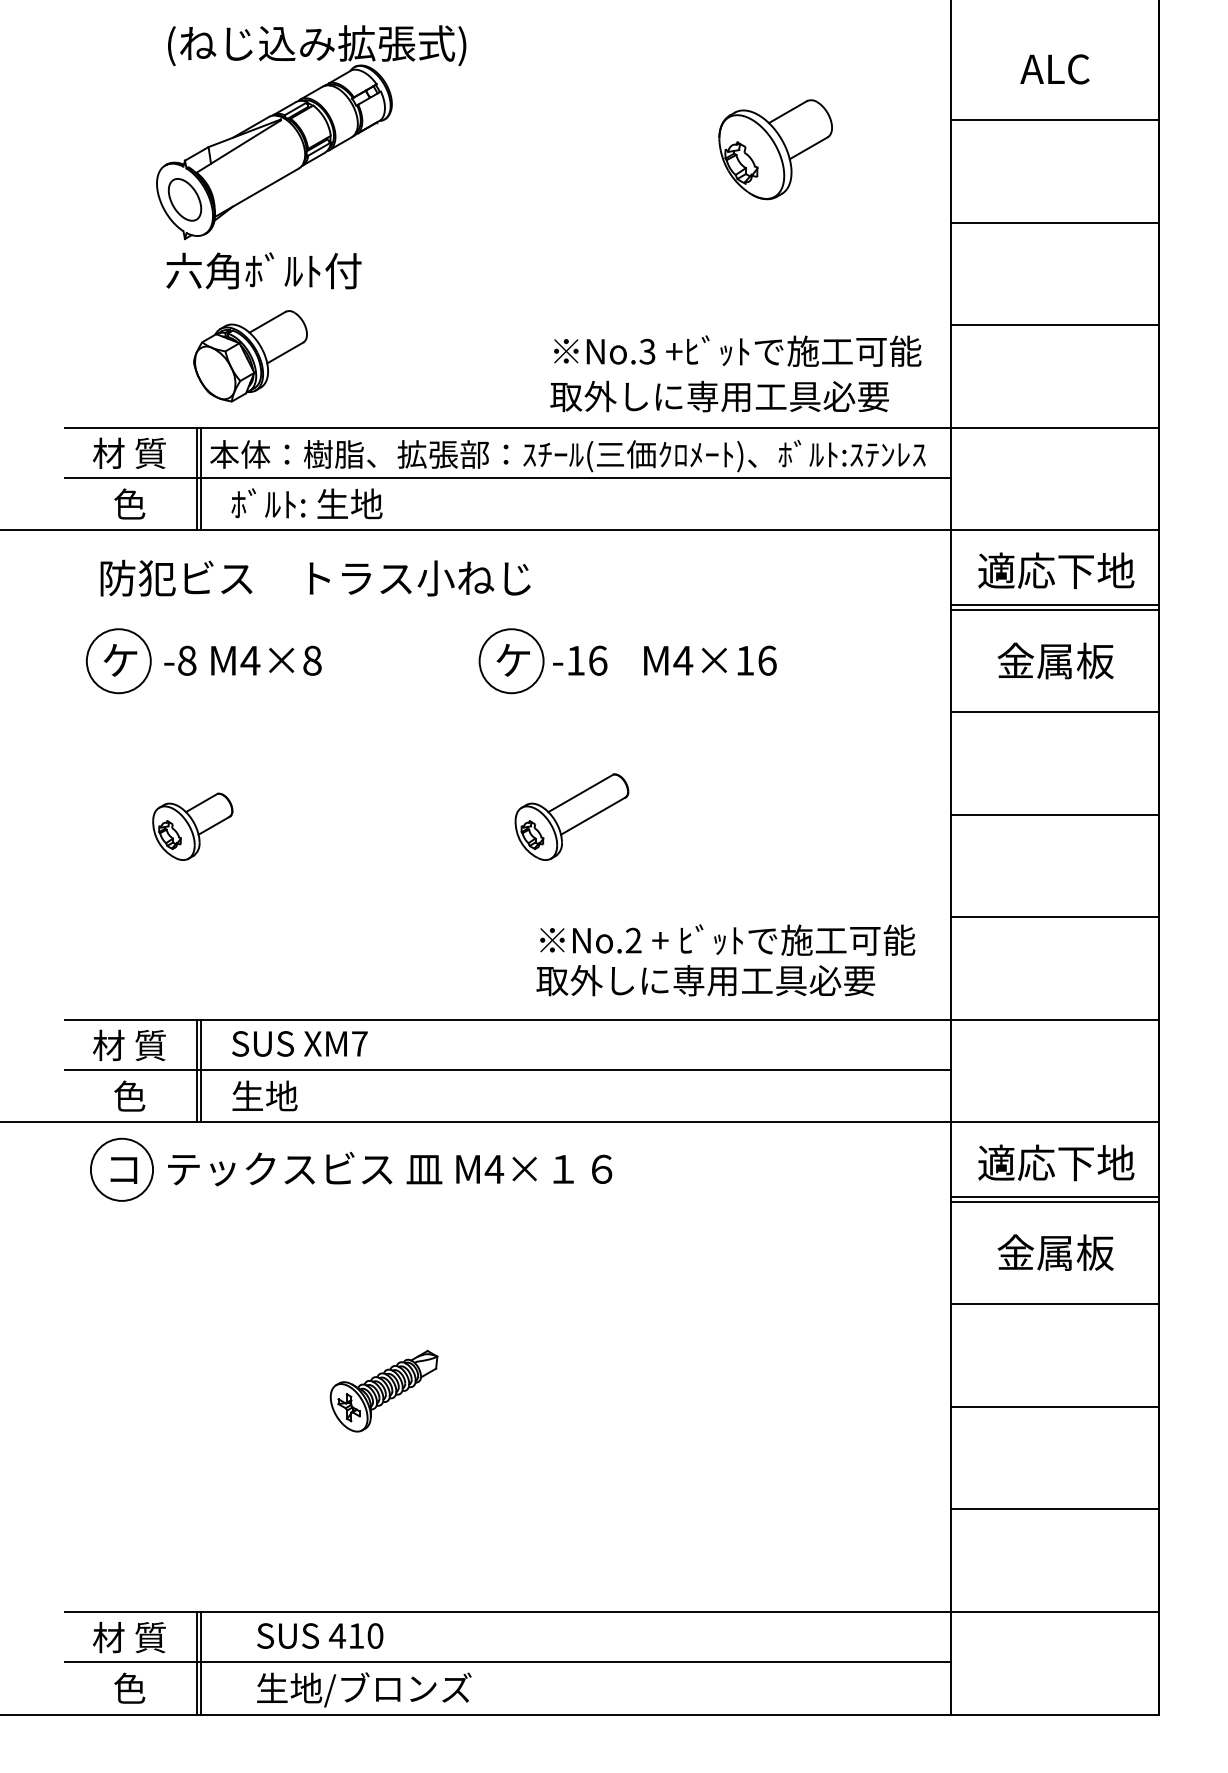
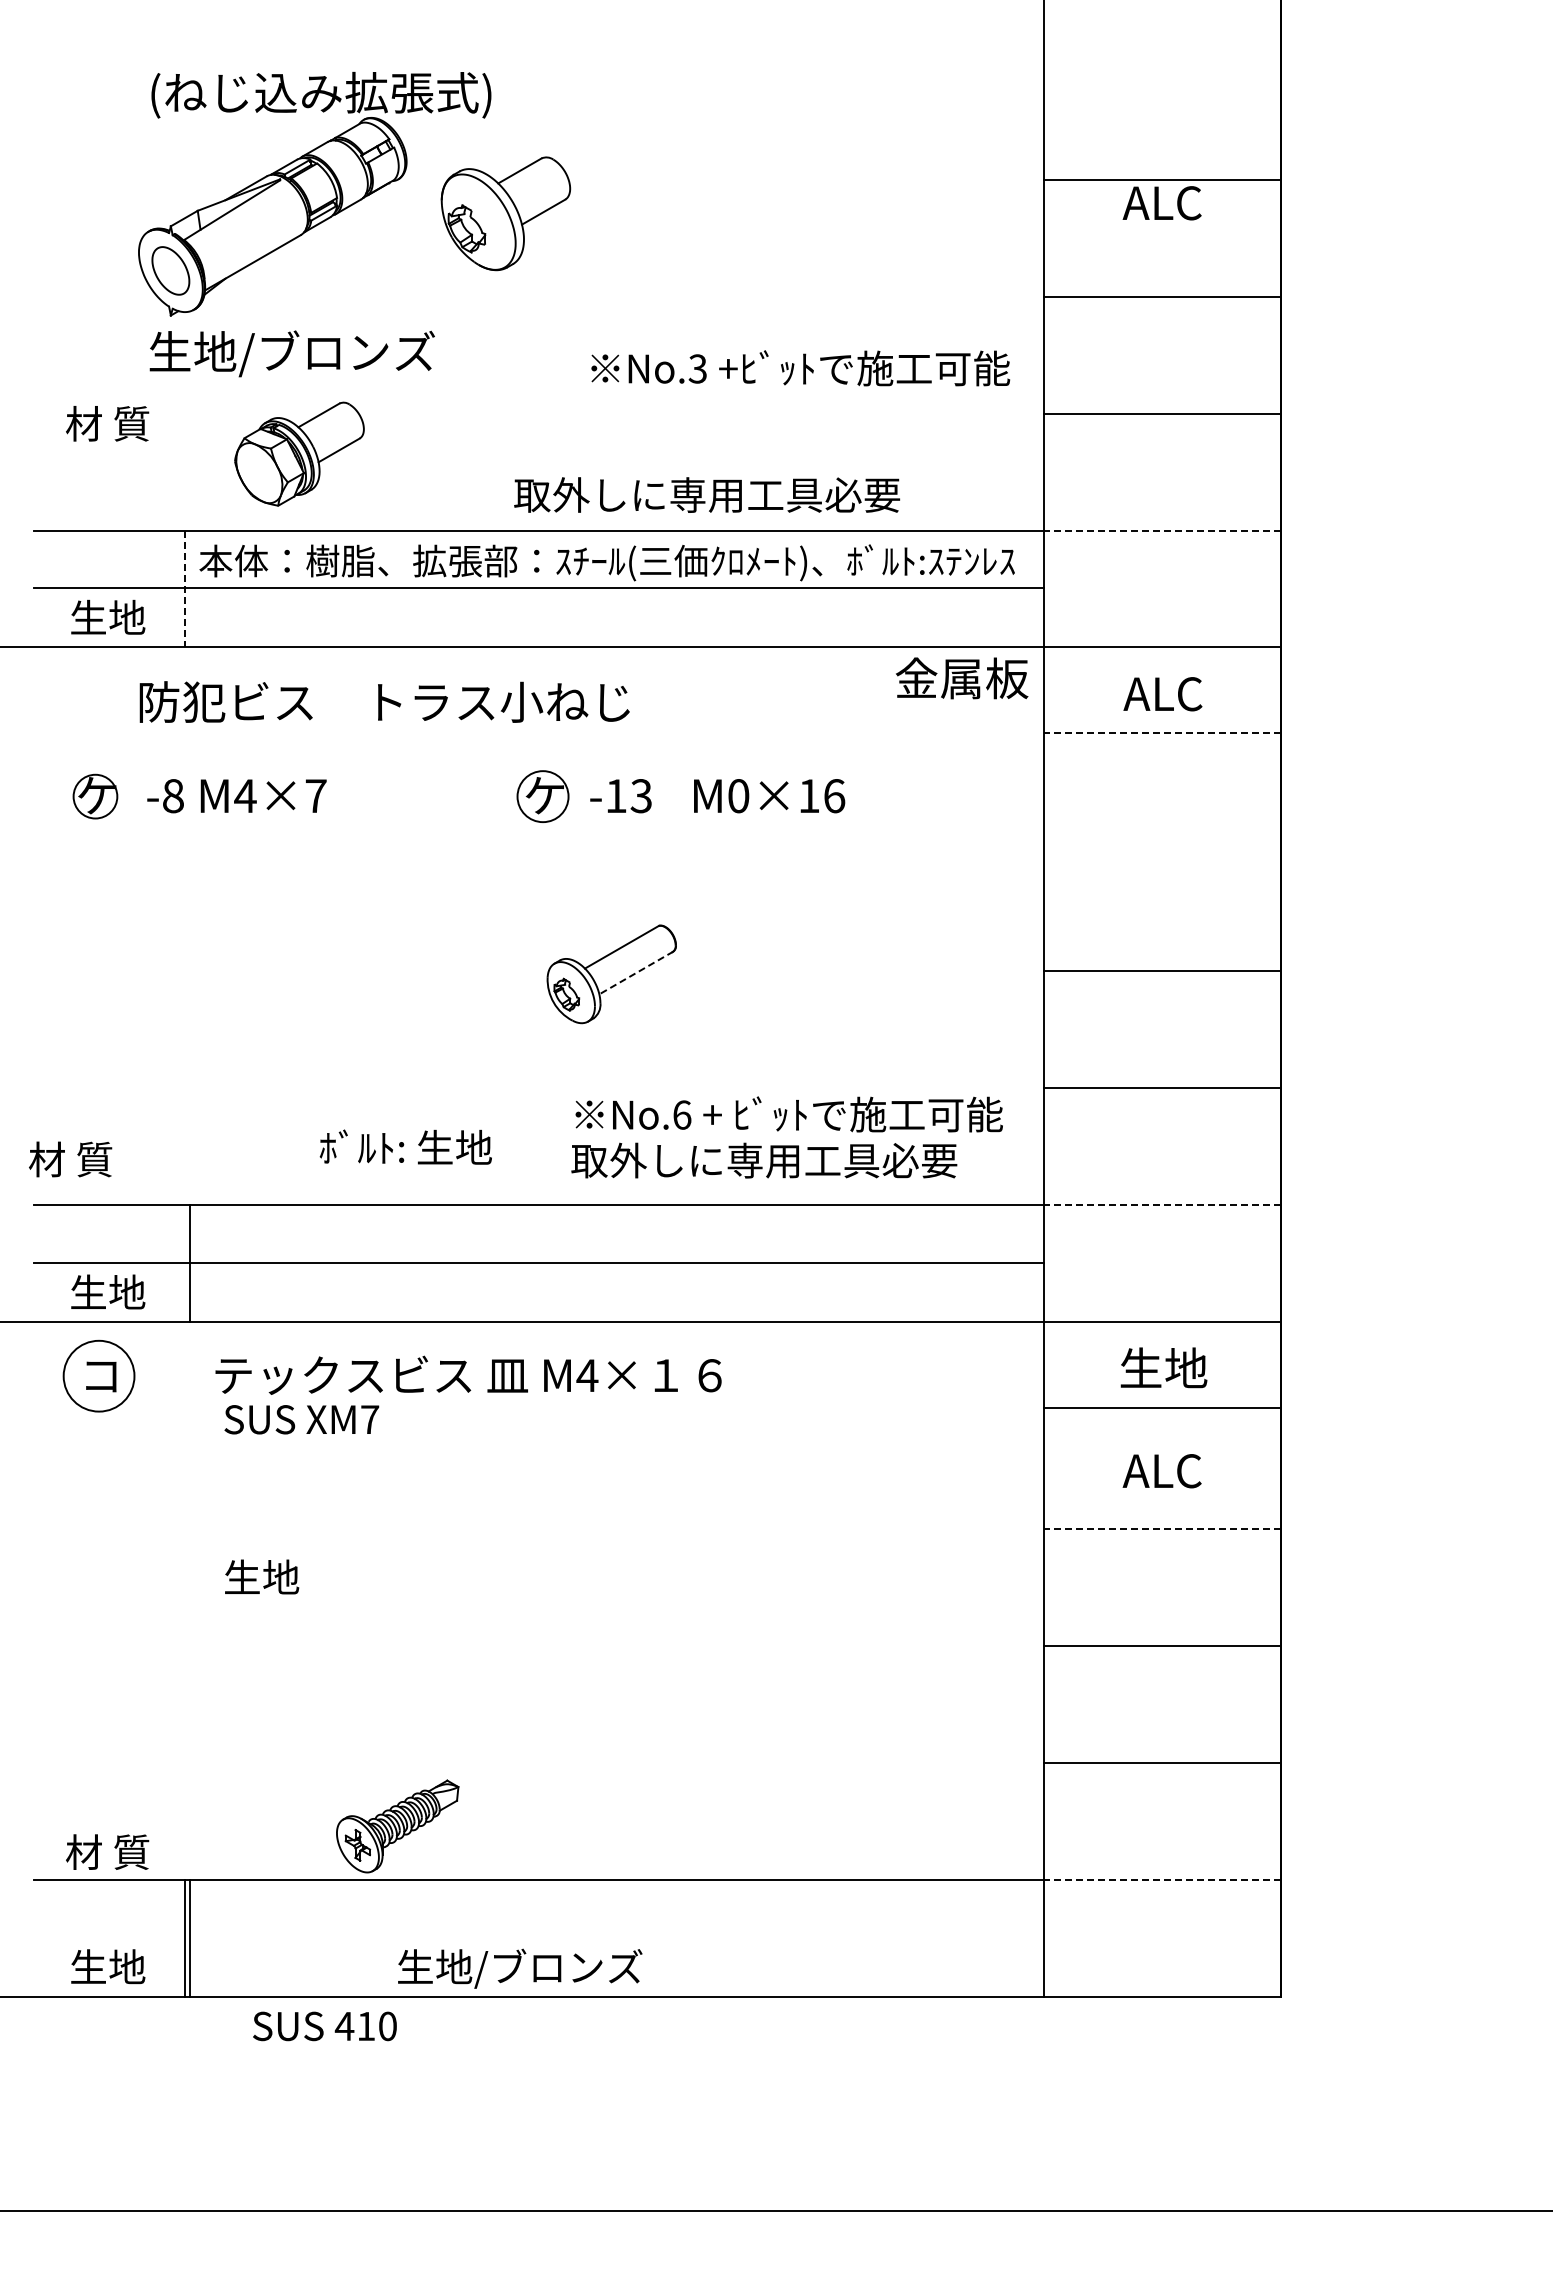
text: (1054, 69) -> (1161, 203), moved
part: (775, 149) -> (505, 213), moved
text: (290, 272) -> (291, 353), 六角ﾎﾞﾙﾄ付 -> 生地/ブロンズ
text: (737, 351) -> (800, 368), moved
part: (250, 355) -> (299, 453), moved
text: (720, 396) -> (707, 494), moved
line: (1055, 427) -> (1162, 530), solid -> dashed
text: (129, 453) -> (107, 423), moved
line: (201, 478) -> (189, 588), removed
line: (196, 479) -> (184, 589), solid -> dashed
text: (306, 503) -> (405, 1146), moved
text: (130, 504) -> (108, 617), 色 -> 生地
text: (1056, 570) -> (1163, 693), 適応下地 -> ALC
text: (315, 577) -> (384, 701), moved
line: (1055, 604) -> (1162, 732), solid -> dashed
line: (1055, 609) -> (1162, 737), removed
circle: (118, 661) -> (95, 796), size x0.6
text: (311, 661) -> (315, 796), M4×8 -> M4×7
circle: (511, 661) -> (542, 796), size x0.7
text: (598, 661) -> (641, 796), -16 -> -13
text: (683, 661) -> (738, 796), M4×16 -> M0×16
text: (1056, 661) -> (962, 678), moved
line: (1055, 711) -> (1162, 854), removed
line: (593, 815) -> (636, 972), solid -> dashed
part: (192, 826) -> (179, 985), removed
text: (634, 940) -> (682, 1114), No.2 -> No.6
line: (1055, 1020) -> (1162, 1205), solid -> dashed
text: (299, 1043) -> (301, 1419), moved
text: (129, 1045) -> (70, 1159), moved
line: (196, 1070) -> (184, 1263), removed
text: (130, 1095) -> (108, 1291), 色 -> 生地
text: (265, 1095) -> (262, 1576), moved
text: (1056, 1163) -> (1163, 1368), 適応下地 -> 生地
text: (390, 1168) -> (468, 1374), moved
line: (1055, 1201) -> (1162, 1412), removed
text: (1055, 1252) -> (1162, 1470), 金属板 -> ALC
line: (1055, 1304) -> (1162, 1529), solid -> dashed
part: (383, 1391) -> (397, 1826), moved
line: (1055, 1611) -> (1162, 1879), solid -> dashed
text: (129, 1636) -> (107, 1851), moved
text: (319, 1636) -> (324, 2026), moved
line: (507, 1662) -> (538, 1937), removed
text: (130, 1687) -> (108, 1966), 色 -> 生地
text: (364, 1689) -> (520, 1968), moved

